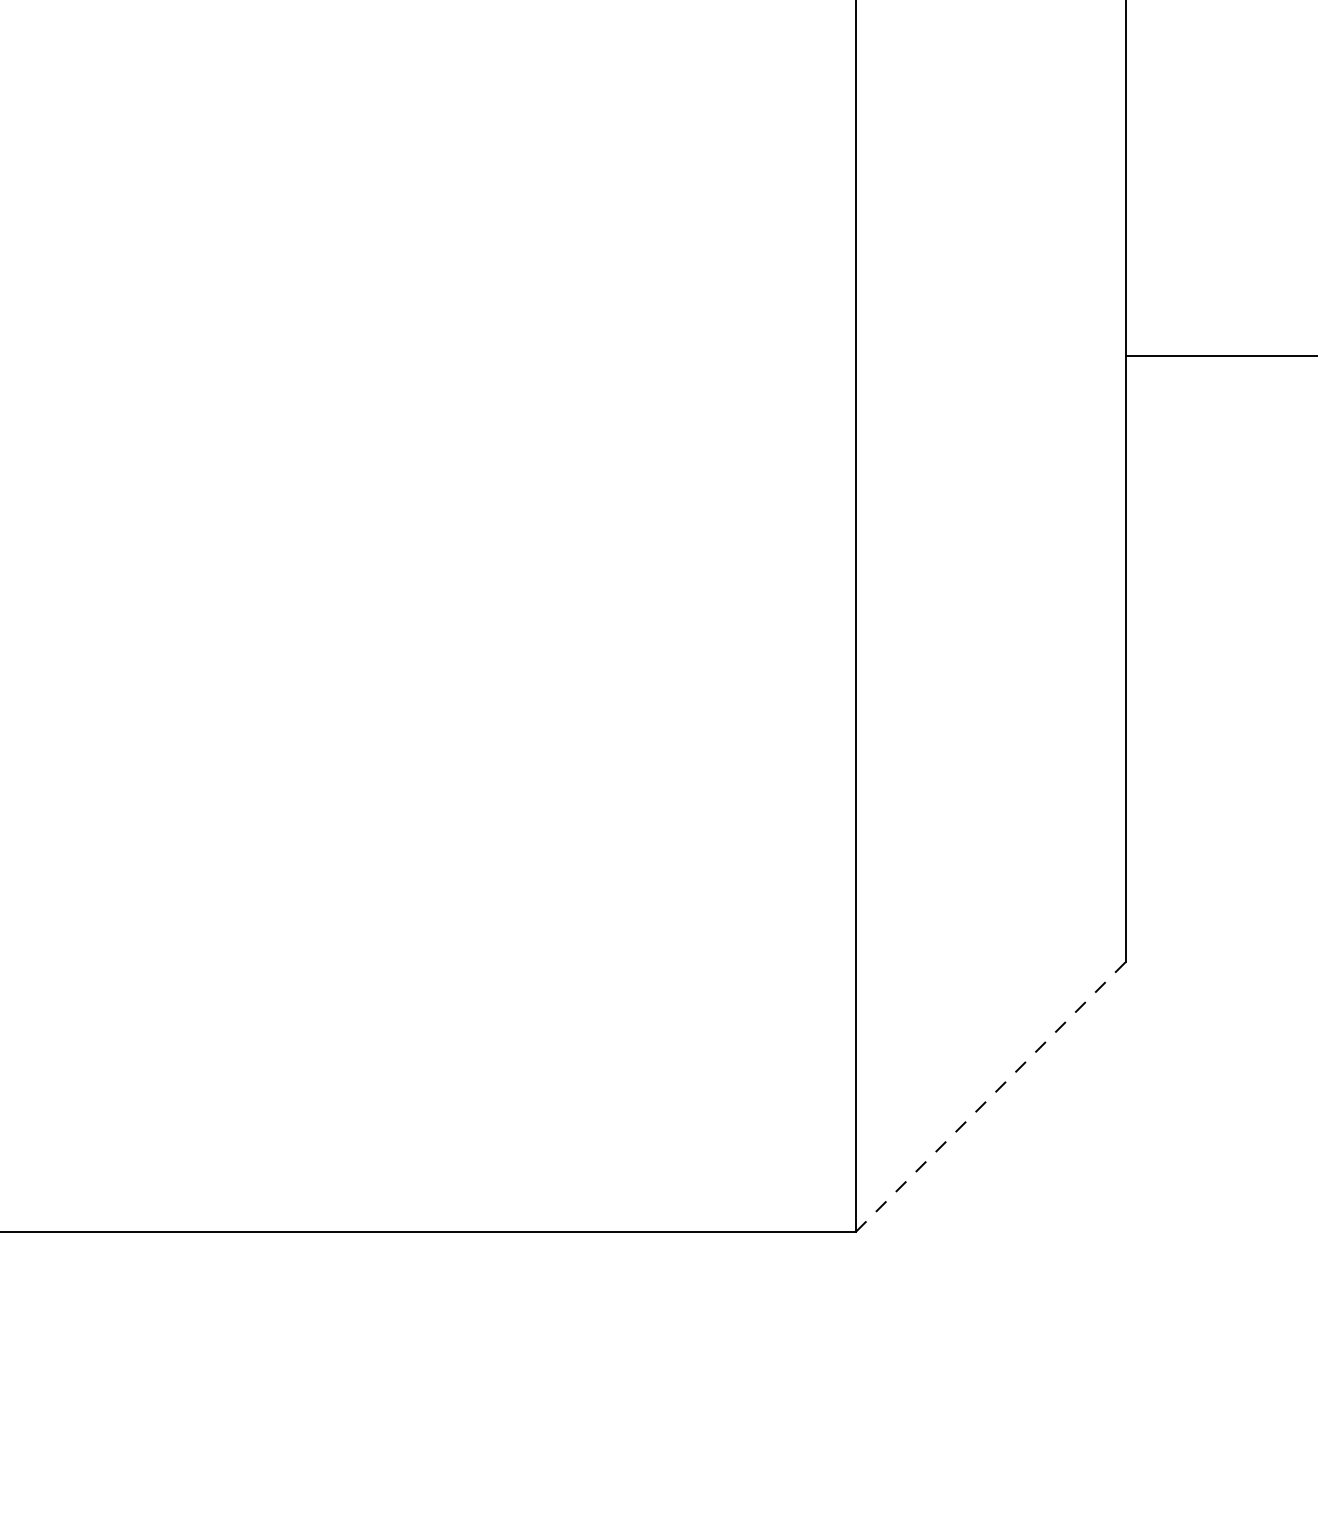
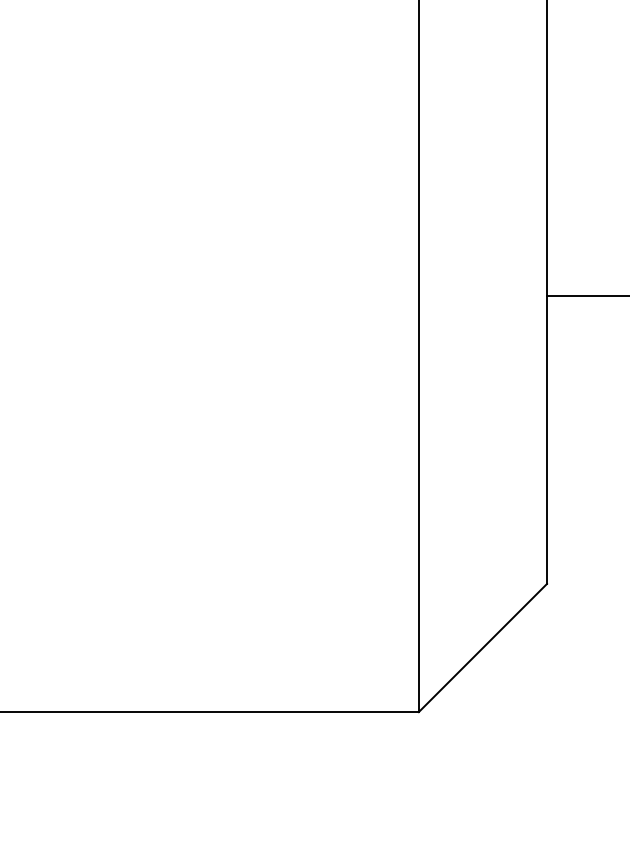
line: (989, 1098) -> (482, 648), dashed -> solid

